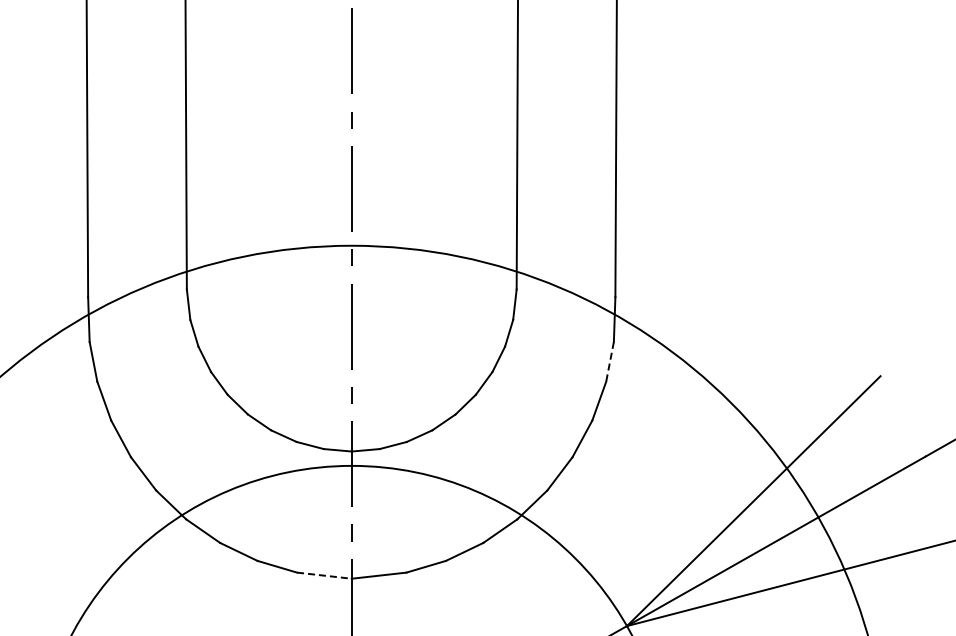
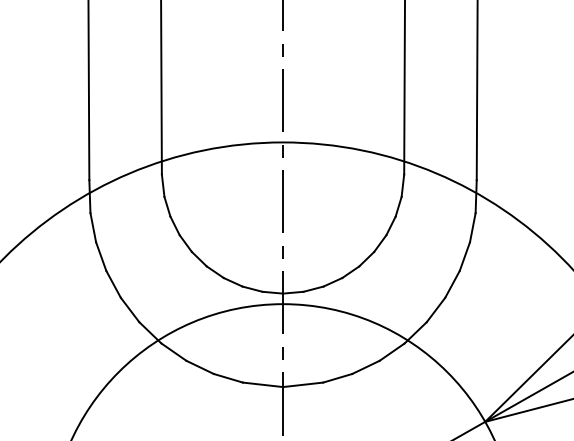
line: (609, 362) -> (472, 228), dashed -> solid
line: (324, 575) -> (263, 384), dashed -> solid

